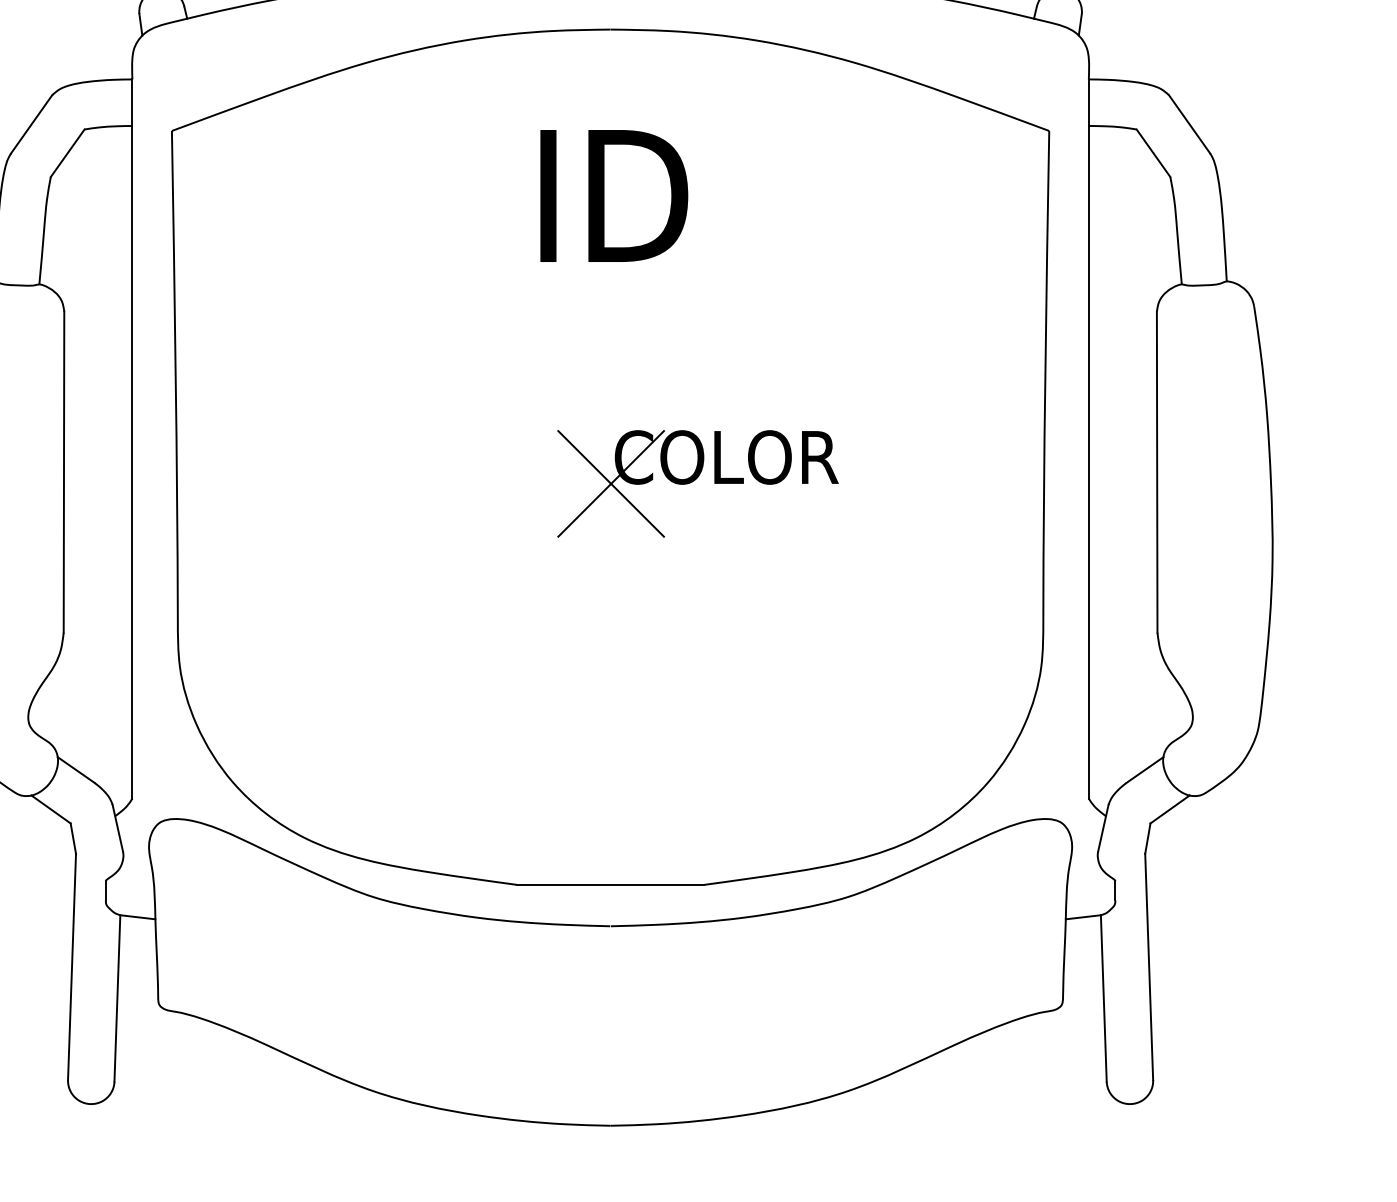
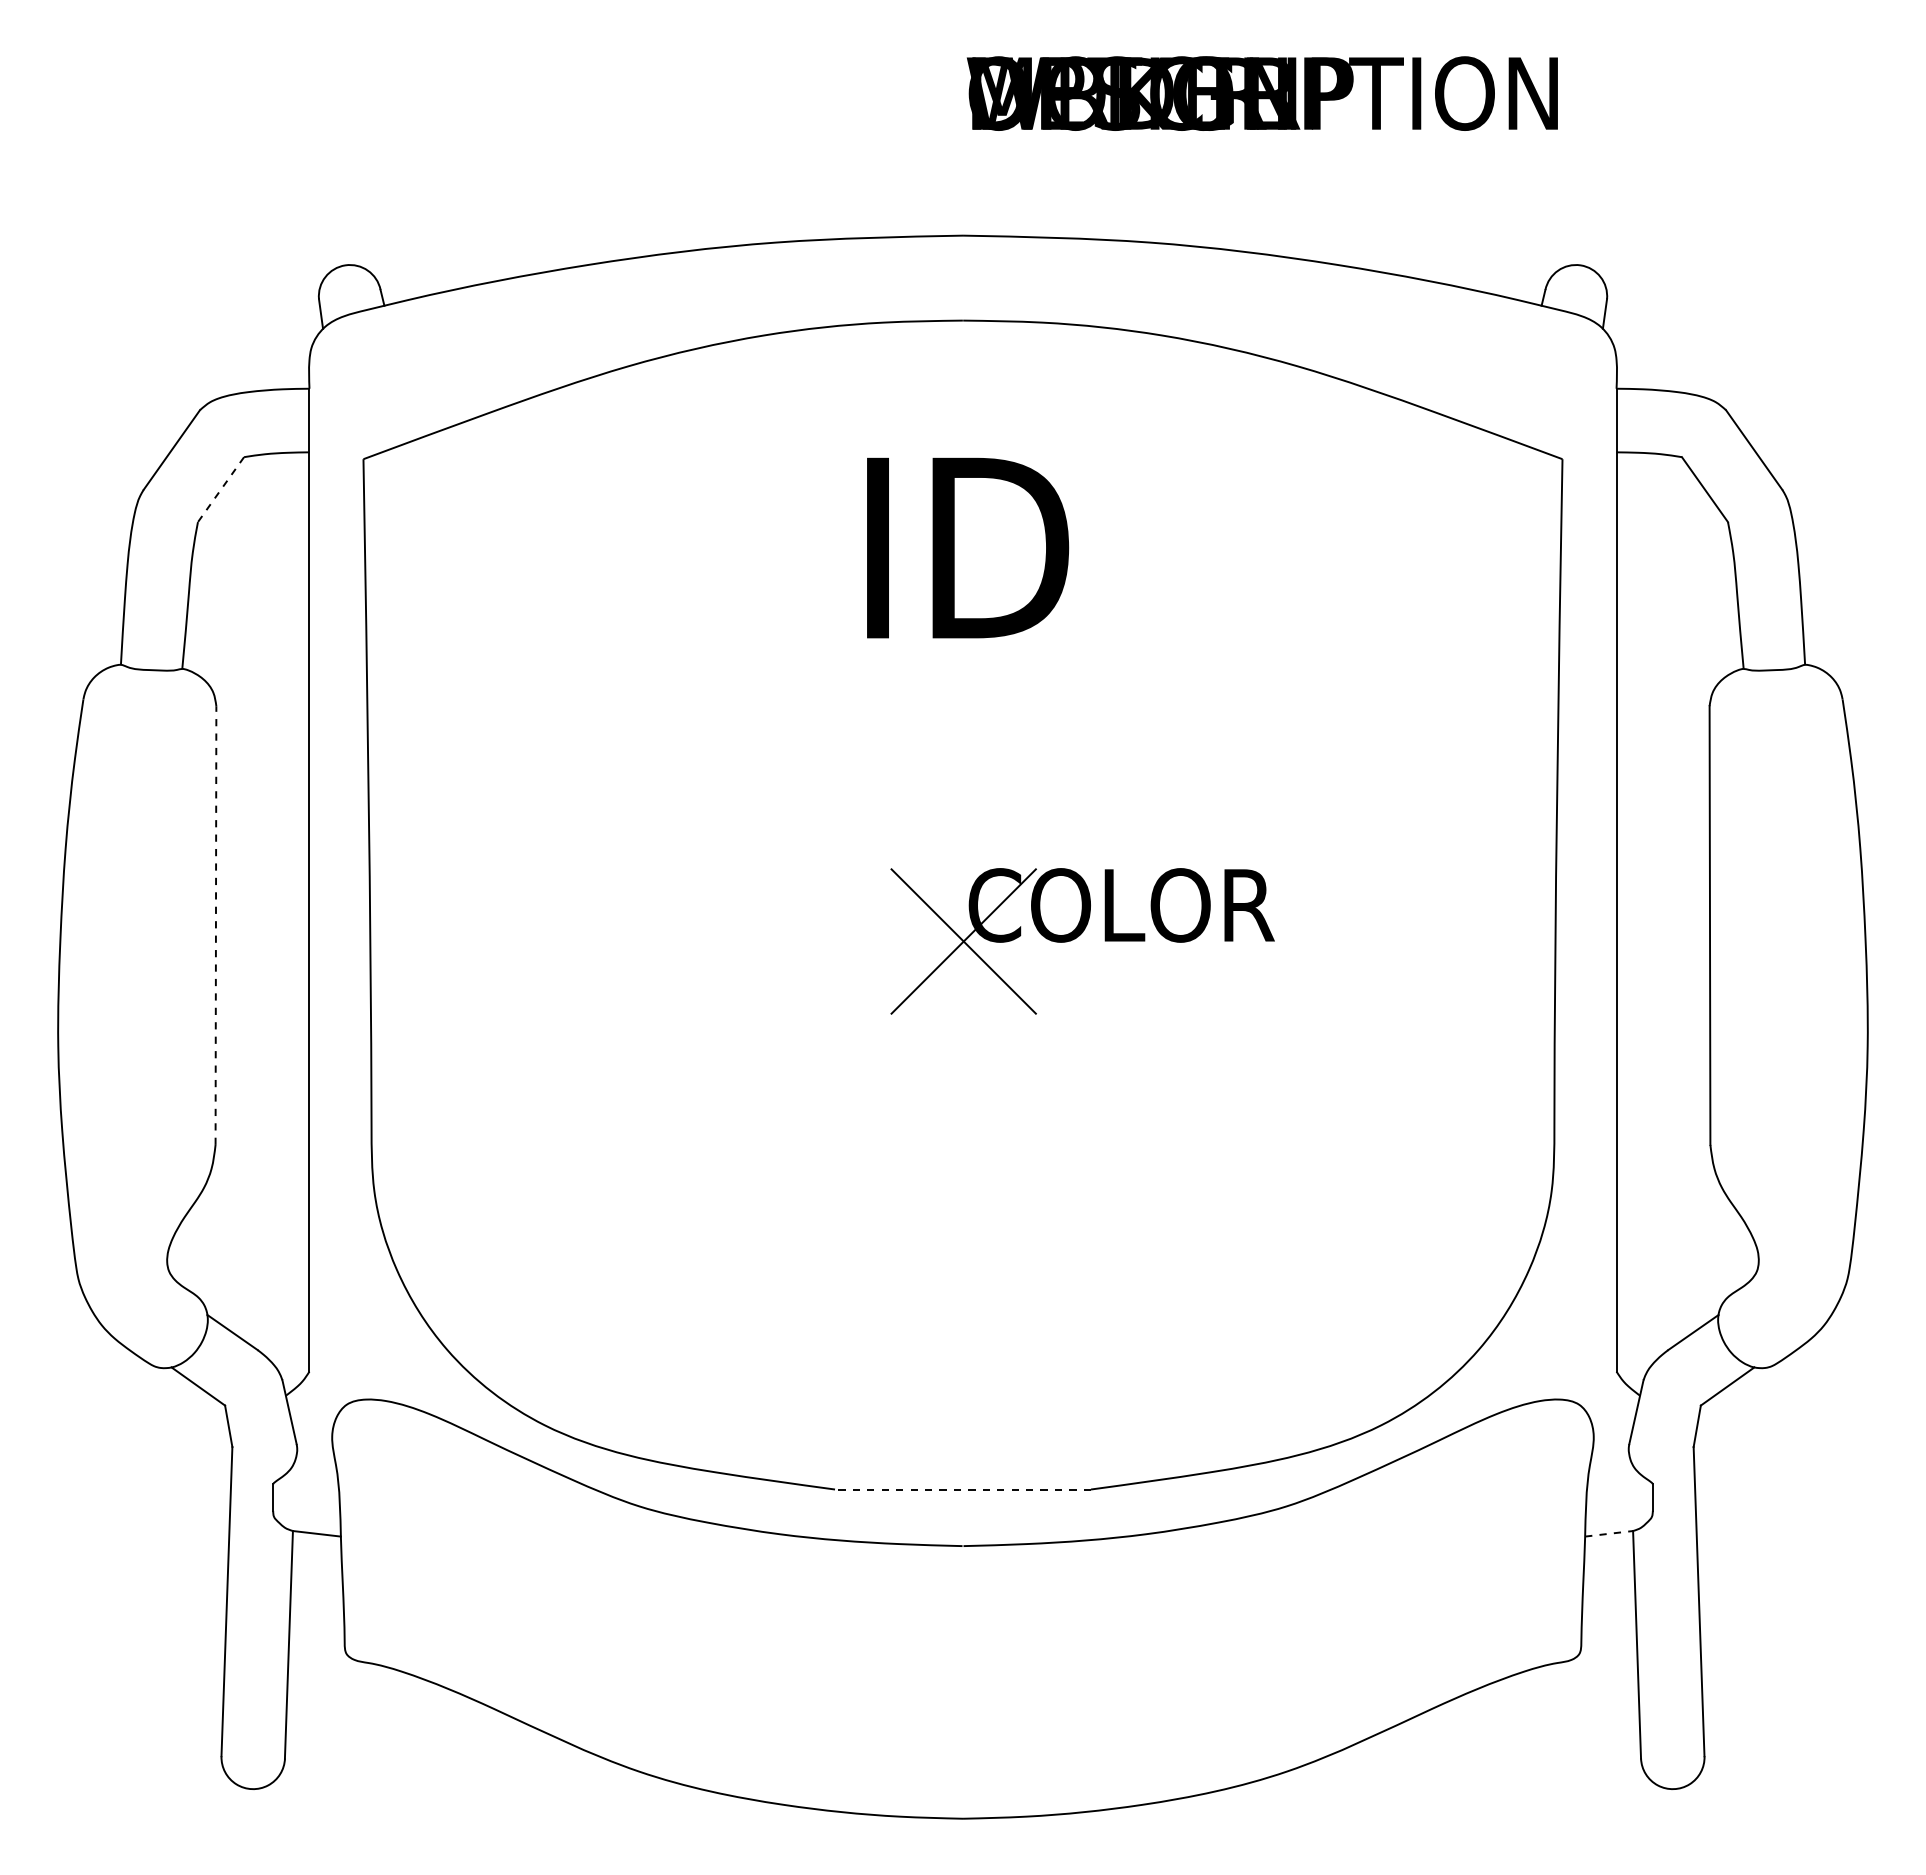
line: (68, 153) -> (221, 489), solid -> dashed
line: (63, 472) -> (215, 925), solid -> dashed
line: (610, 884) -> (963, 1489), solid -> dashed
line: (1083, 917) -> (1609, 1533), solid -> dashed

